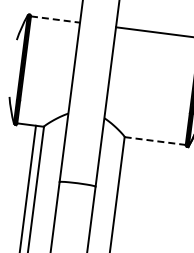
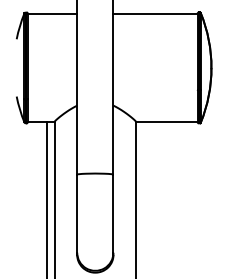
line: (55, 20) -> (52, 14), dashed -> solid
line: (154, 140) -> (166, 121), dashed -> solid

